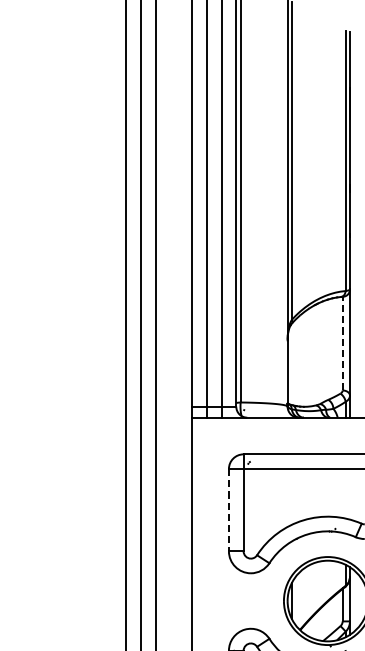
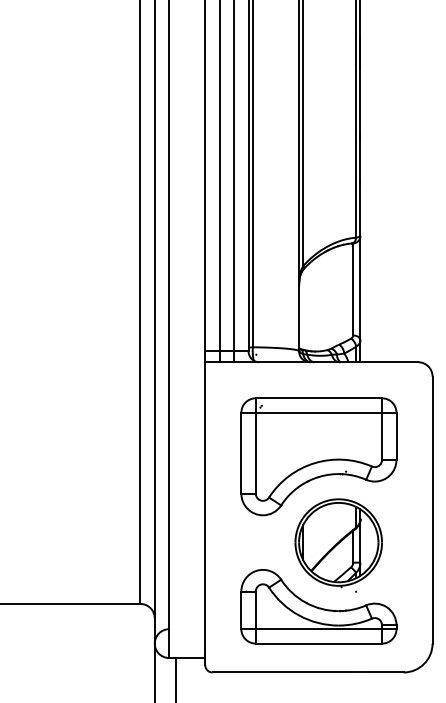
line: (342, 342) -> (353, 288), dashed -> solid
line: (229, 510) -> (241, 453), dashed -> solid

